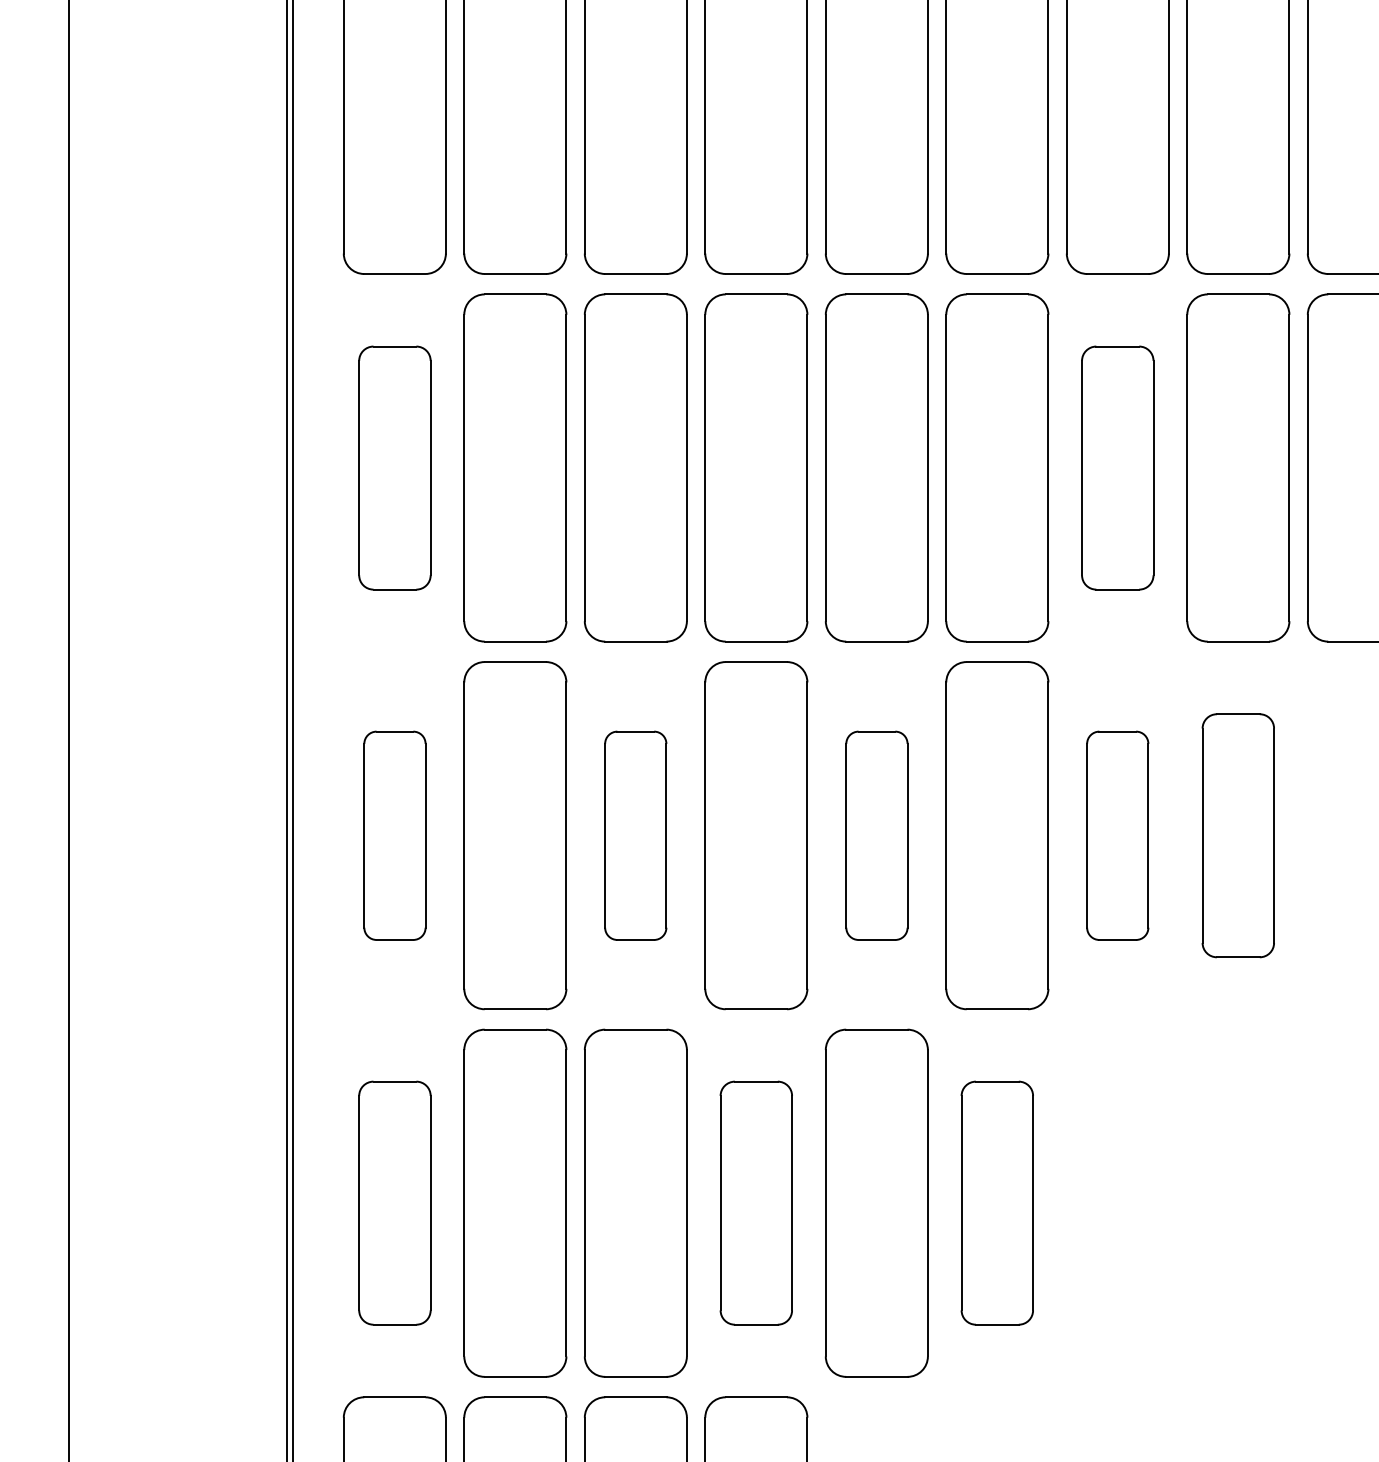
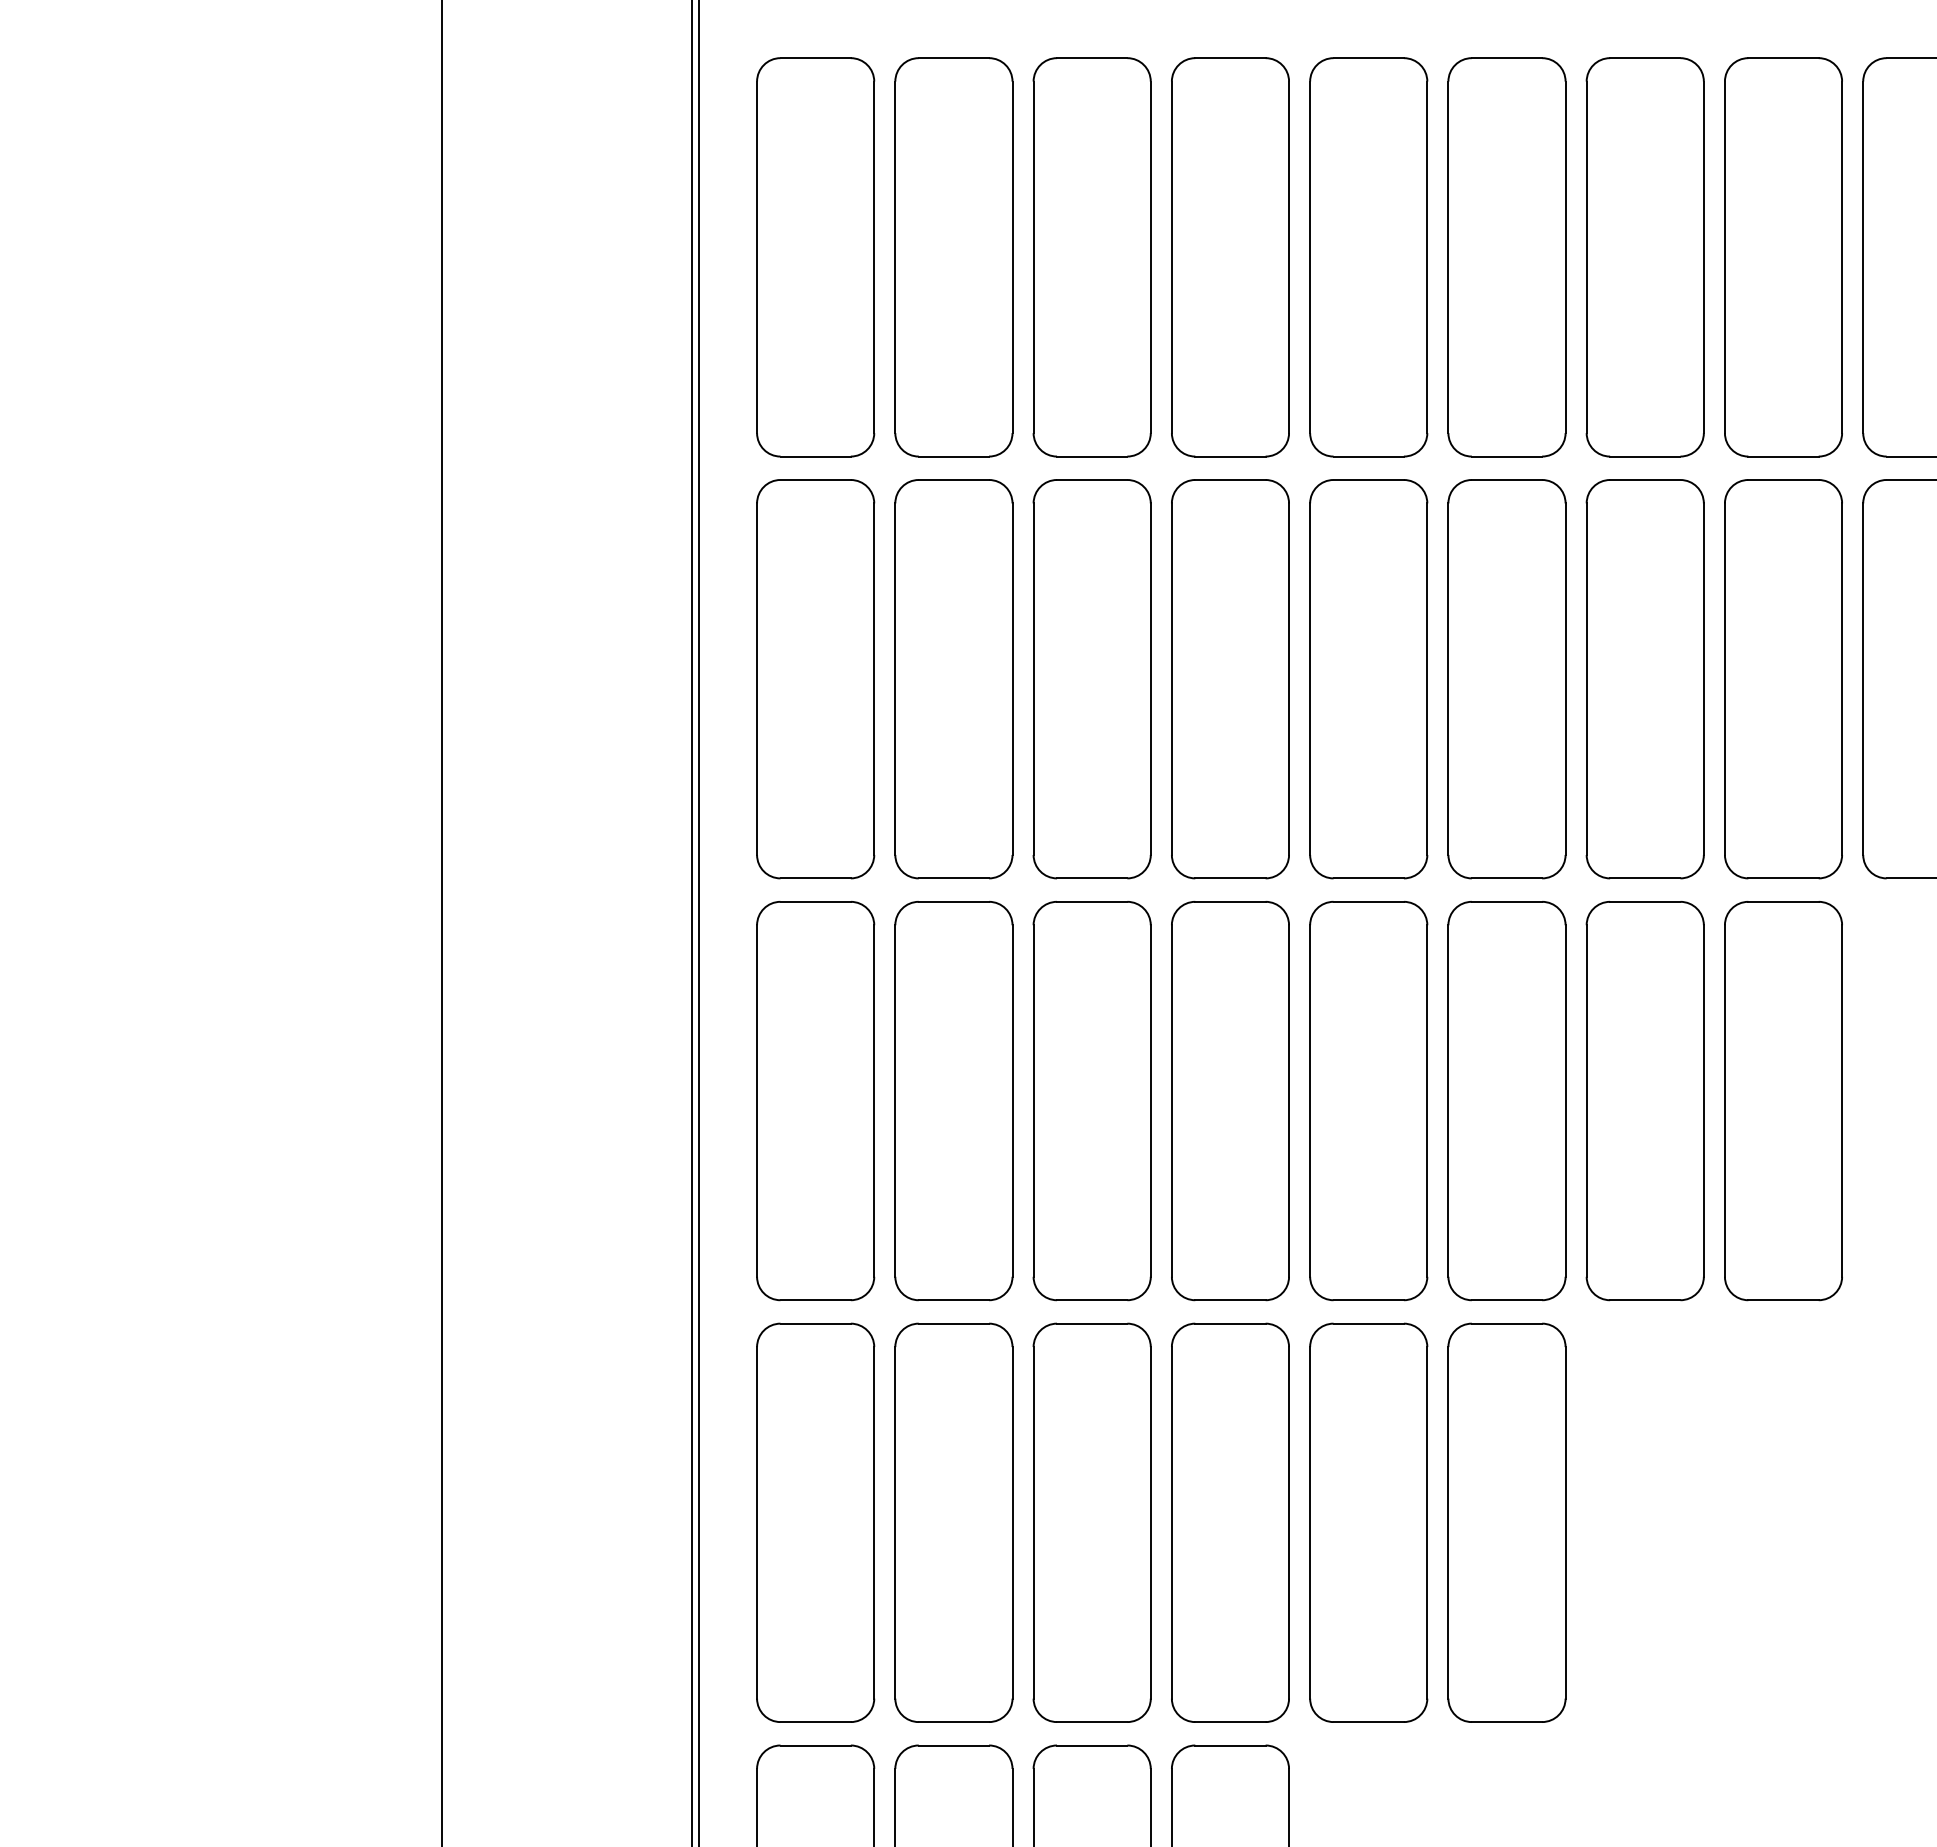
part: (394, 468) -> (815, 679), size x1.43
part: (1117, 468) -> (1644, 679), size x1.43
part: (394, 836) -> (815, 1101), size x1.67
part: (635, 836) -> (1091, 1101), size x1.67
part: (876, 836) -> (1368, 1101), size x1.67
part: (1117, 836) -> (1644, 1101), size x1.67
part: (1238, 836) -> (1783, 1101), size x1.43
part: (394, 1202) -> (815, 1522), size x1.43
part: (756, 1202) -> (1230, 1522), size x1.43
part: (996, 1202) -> (1506, 1522), size x1.43

